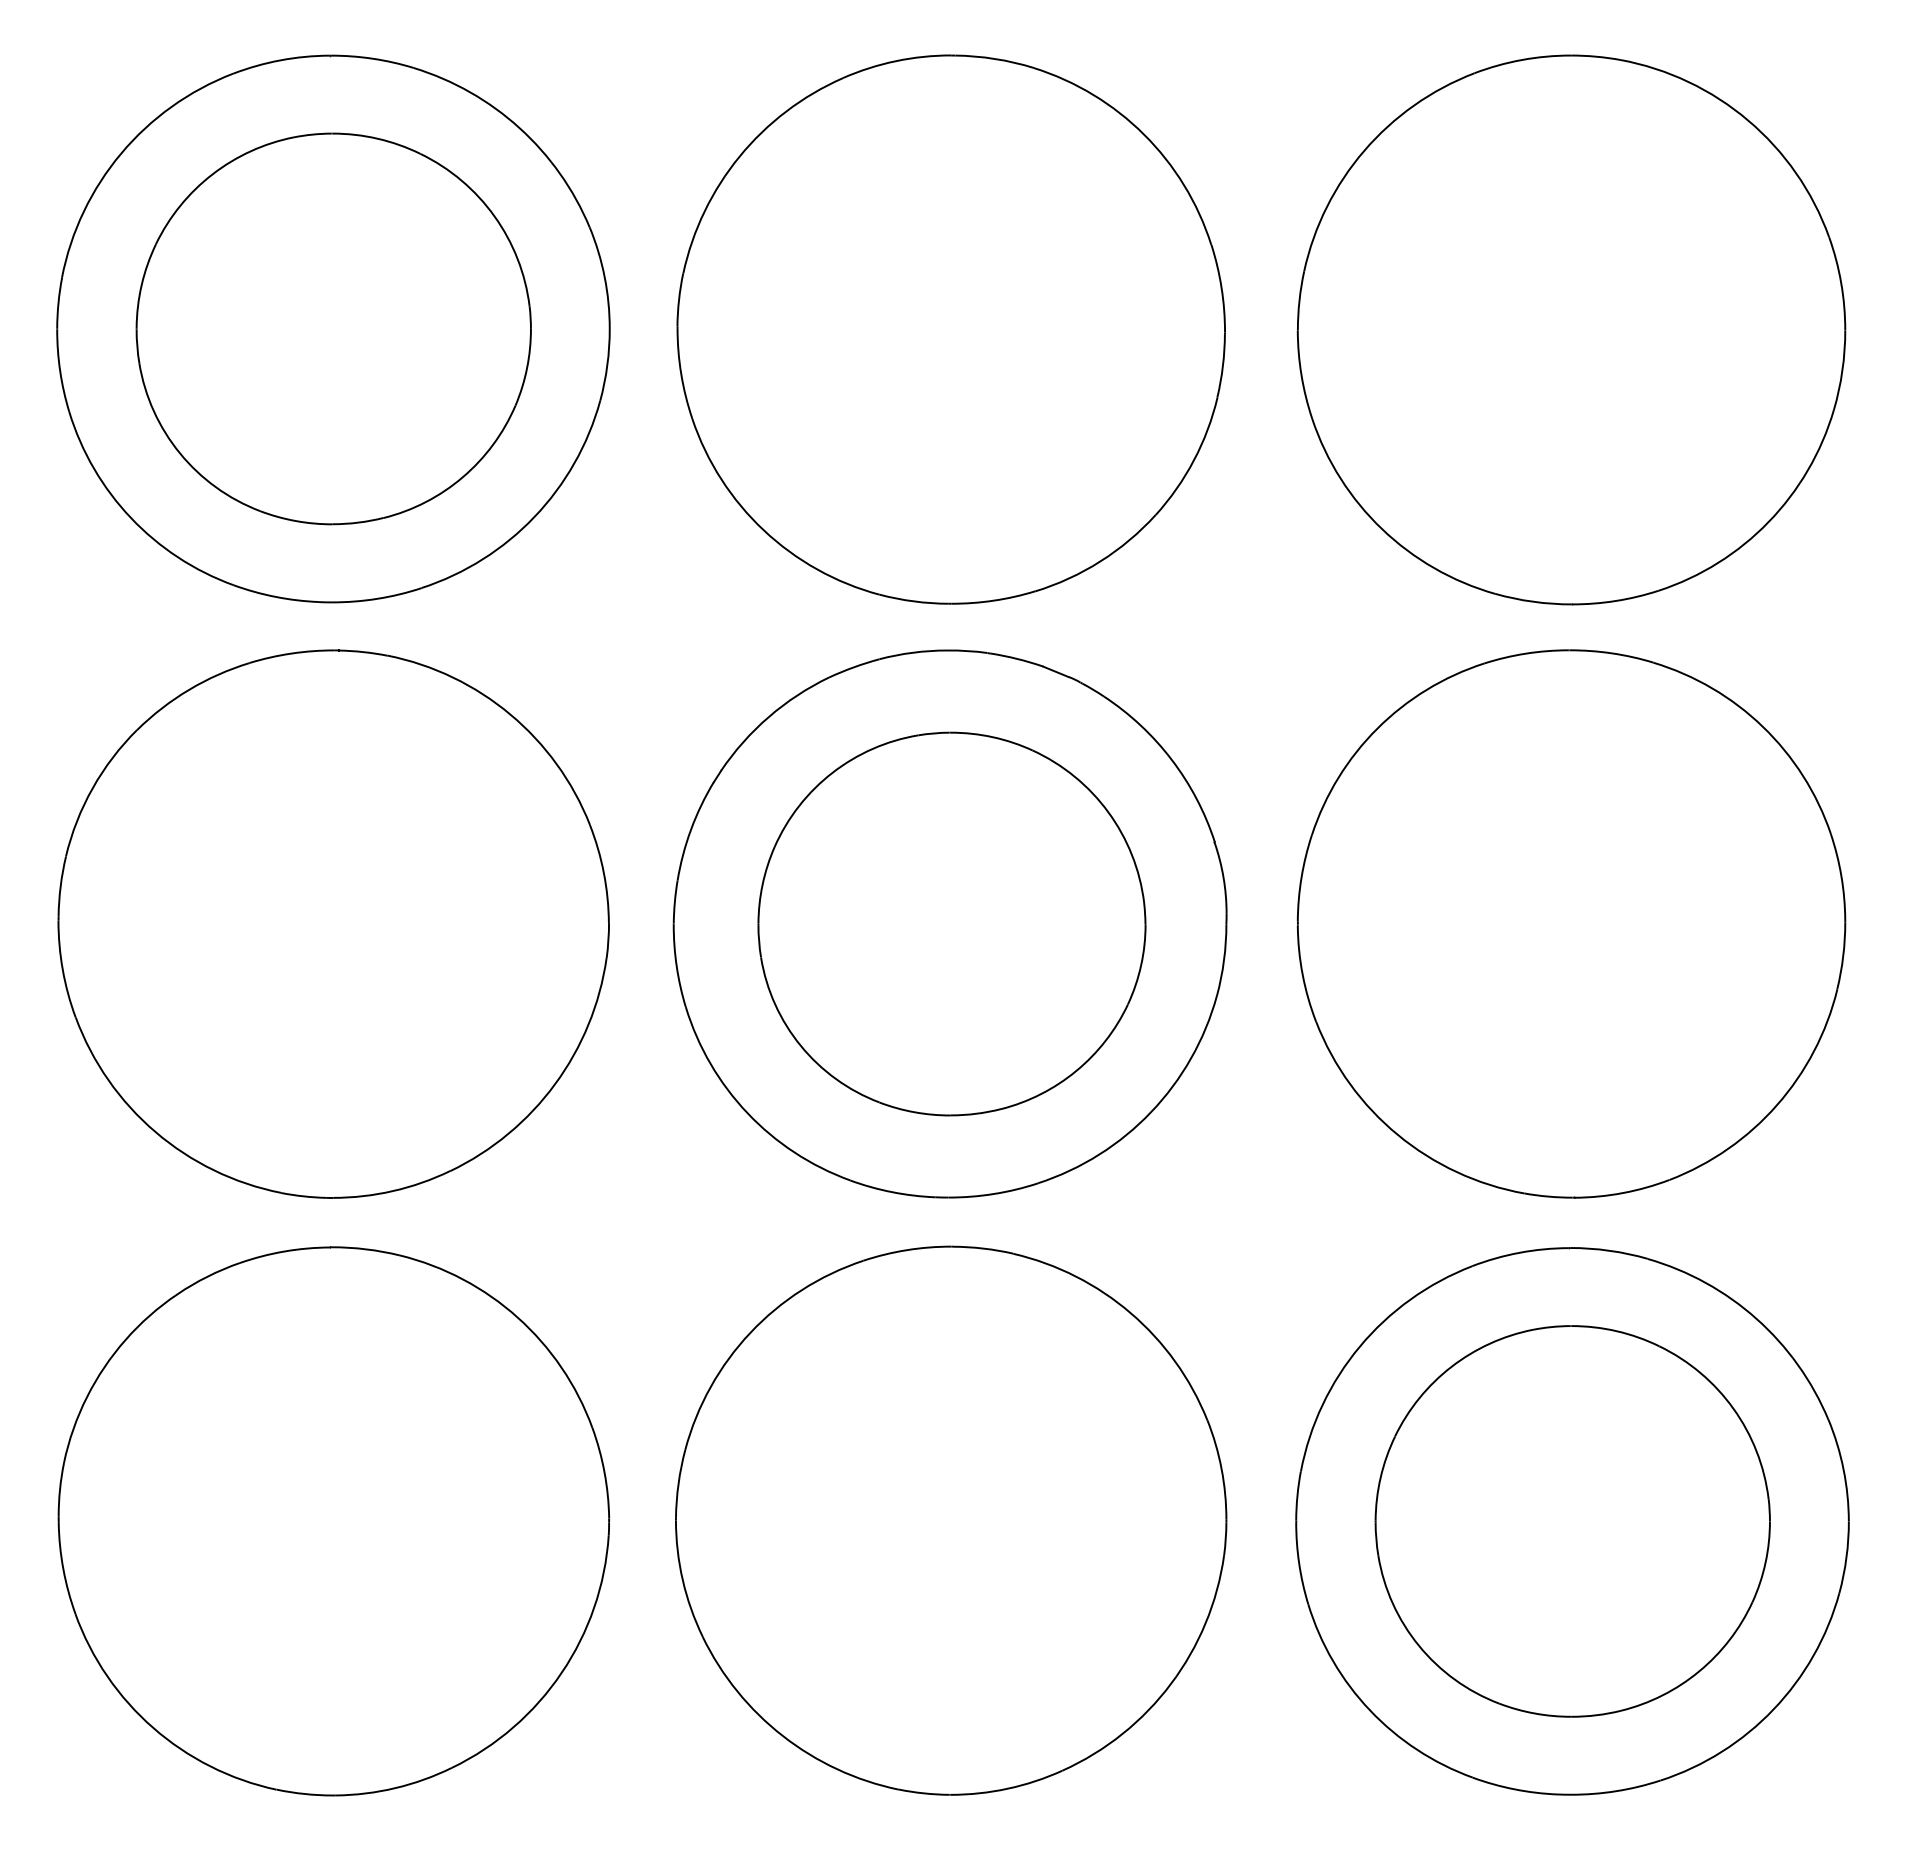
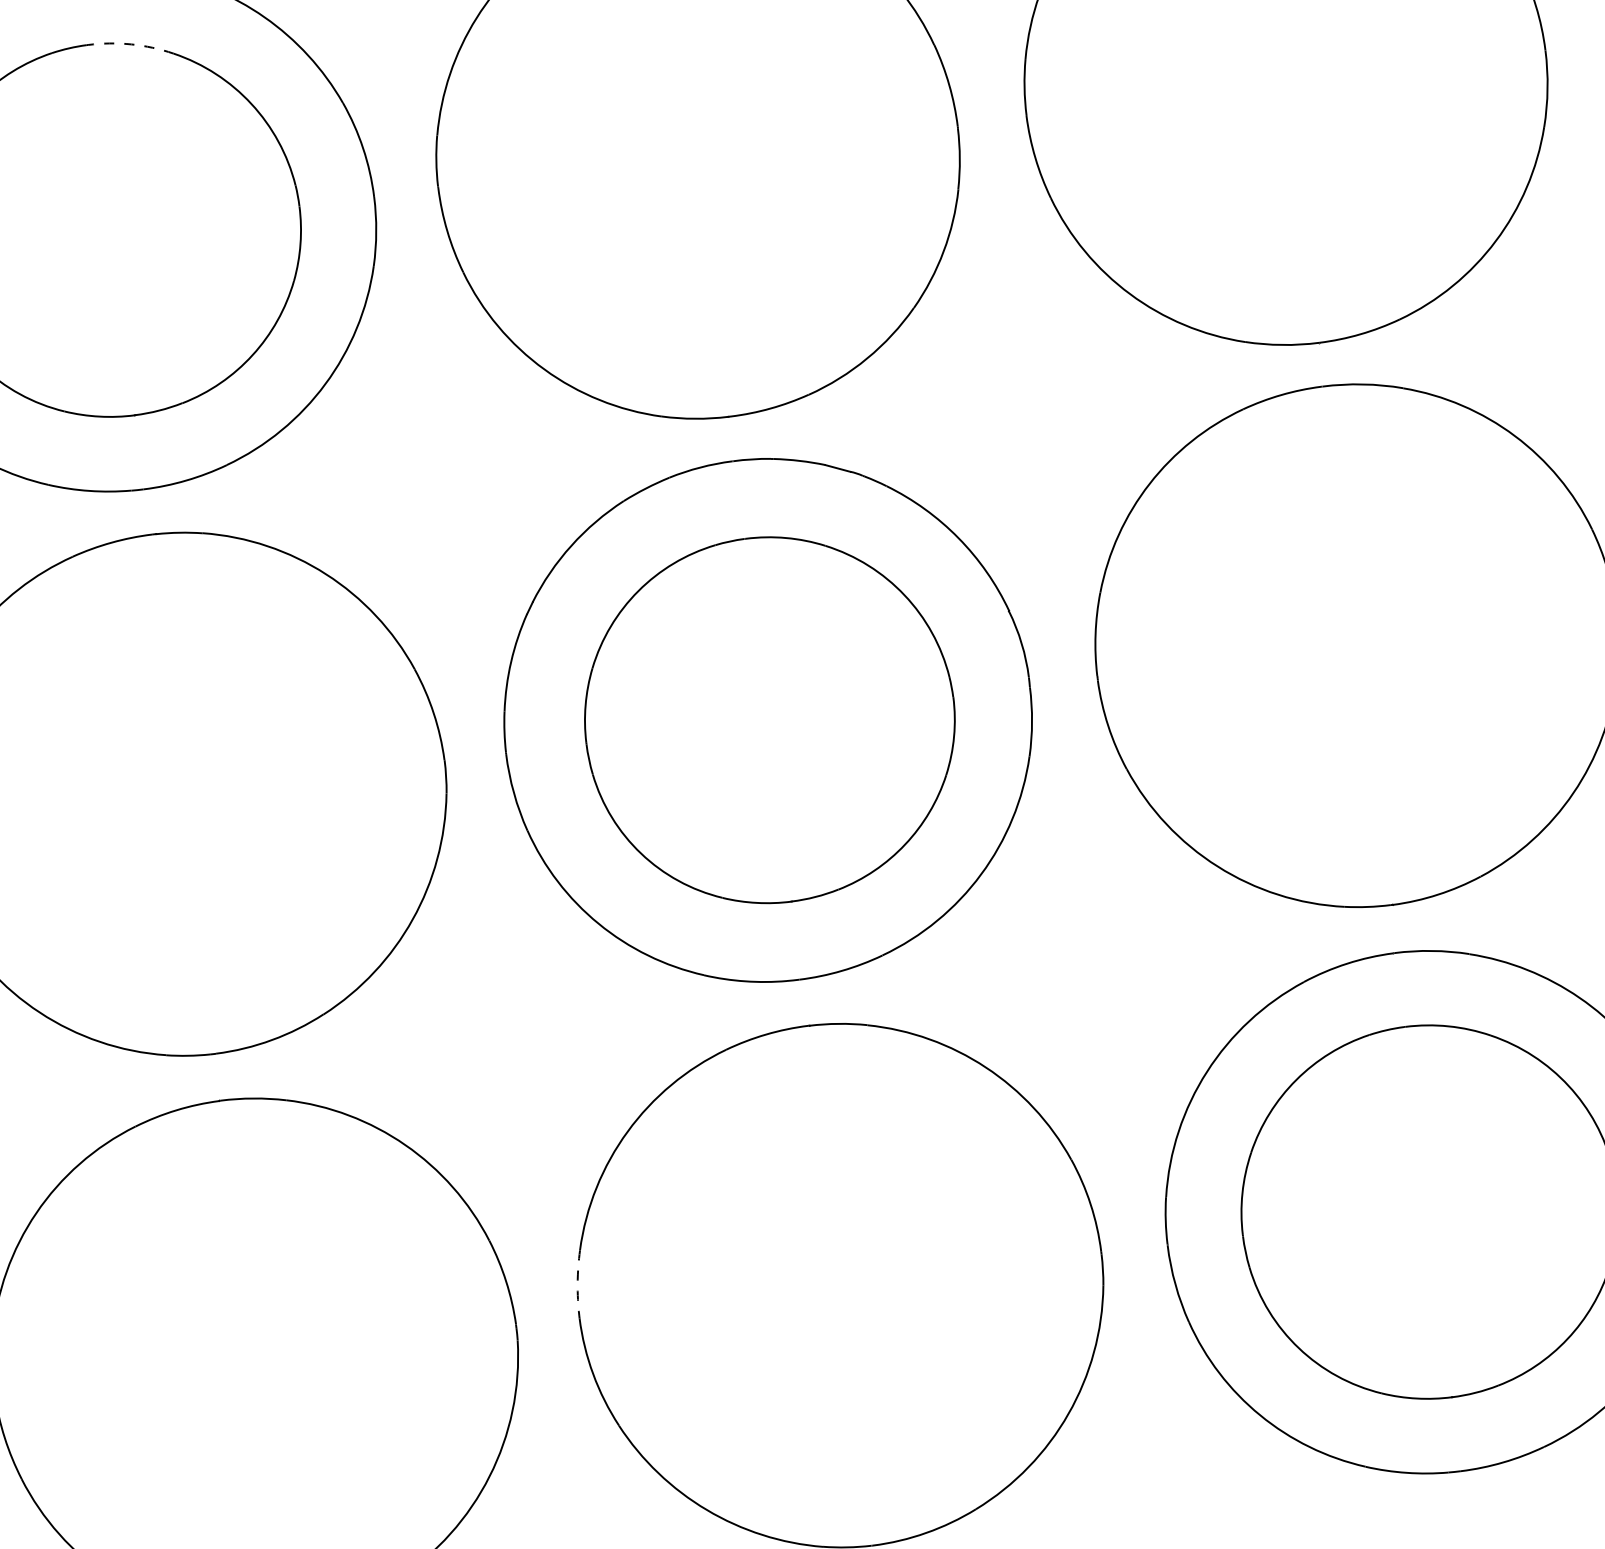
arc: (377, 138) -> (131, 44), solid -> dashed
arc: (678, 1483) -> (577, 1283), solid -> dashed

